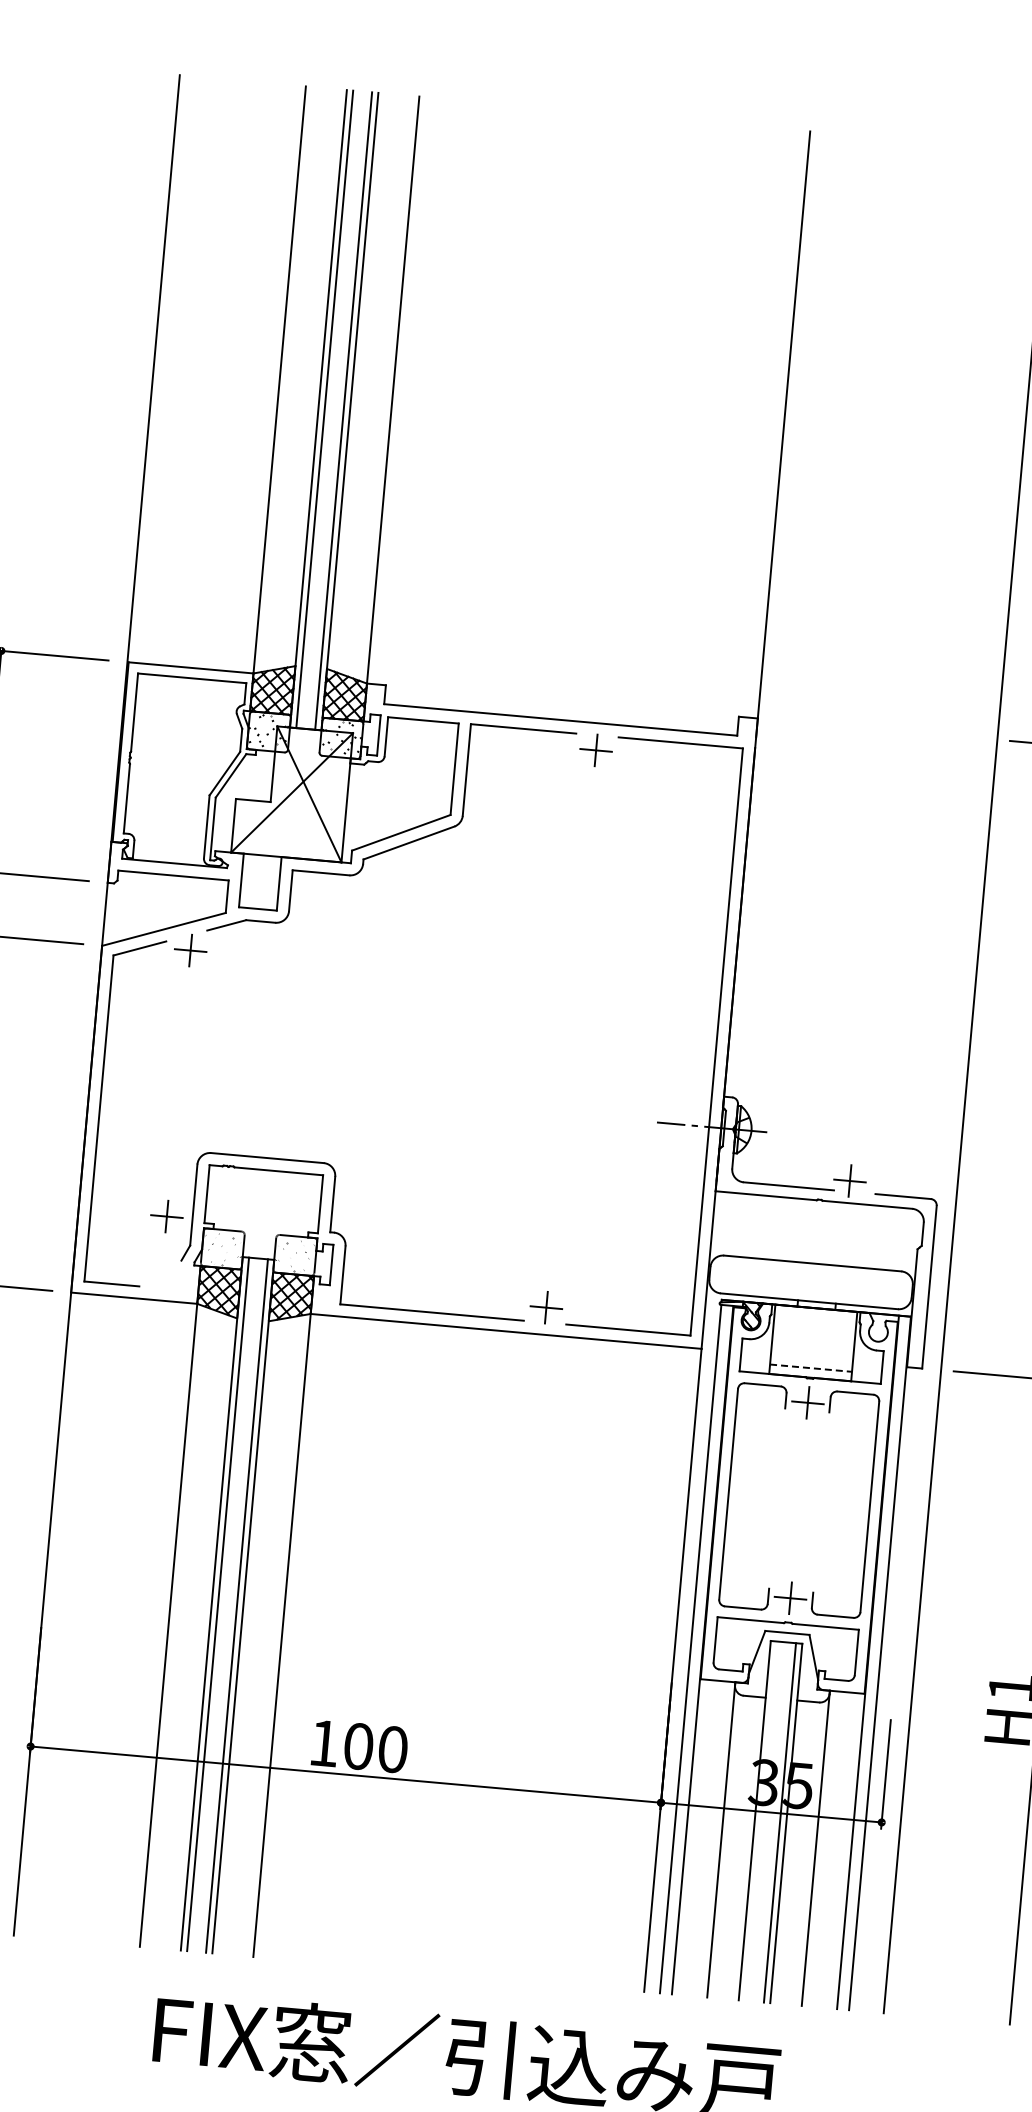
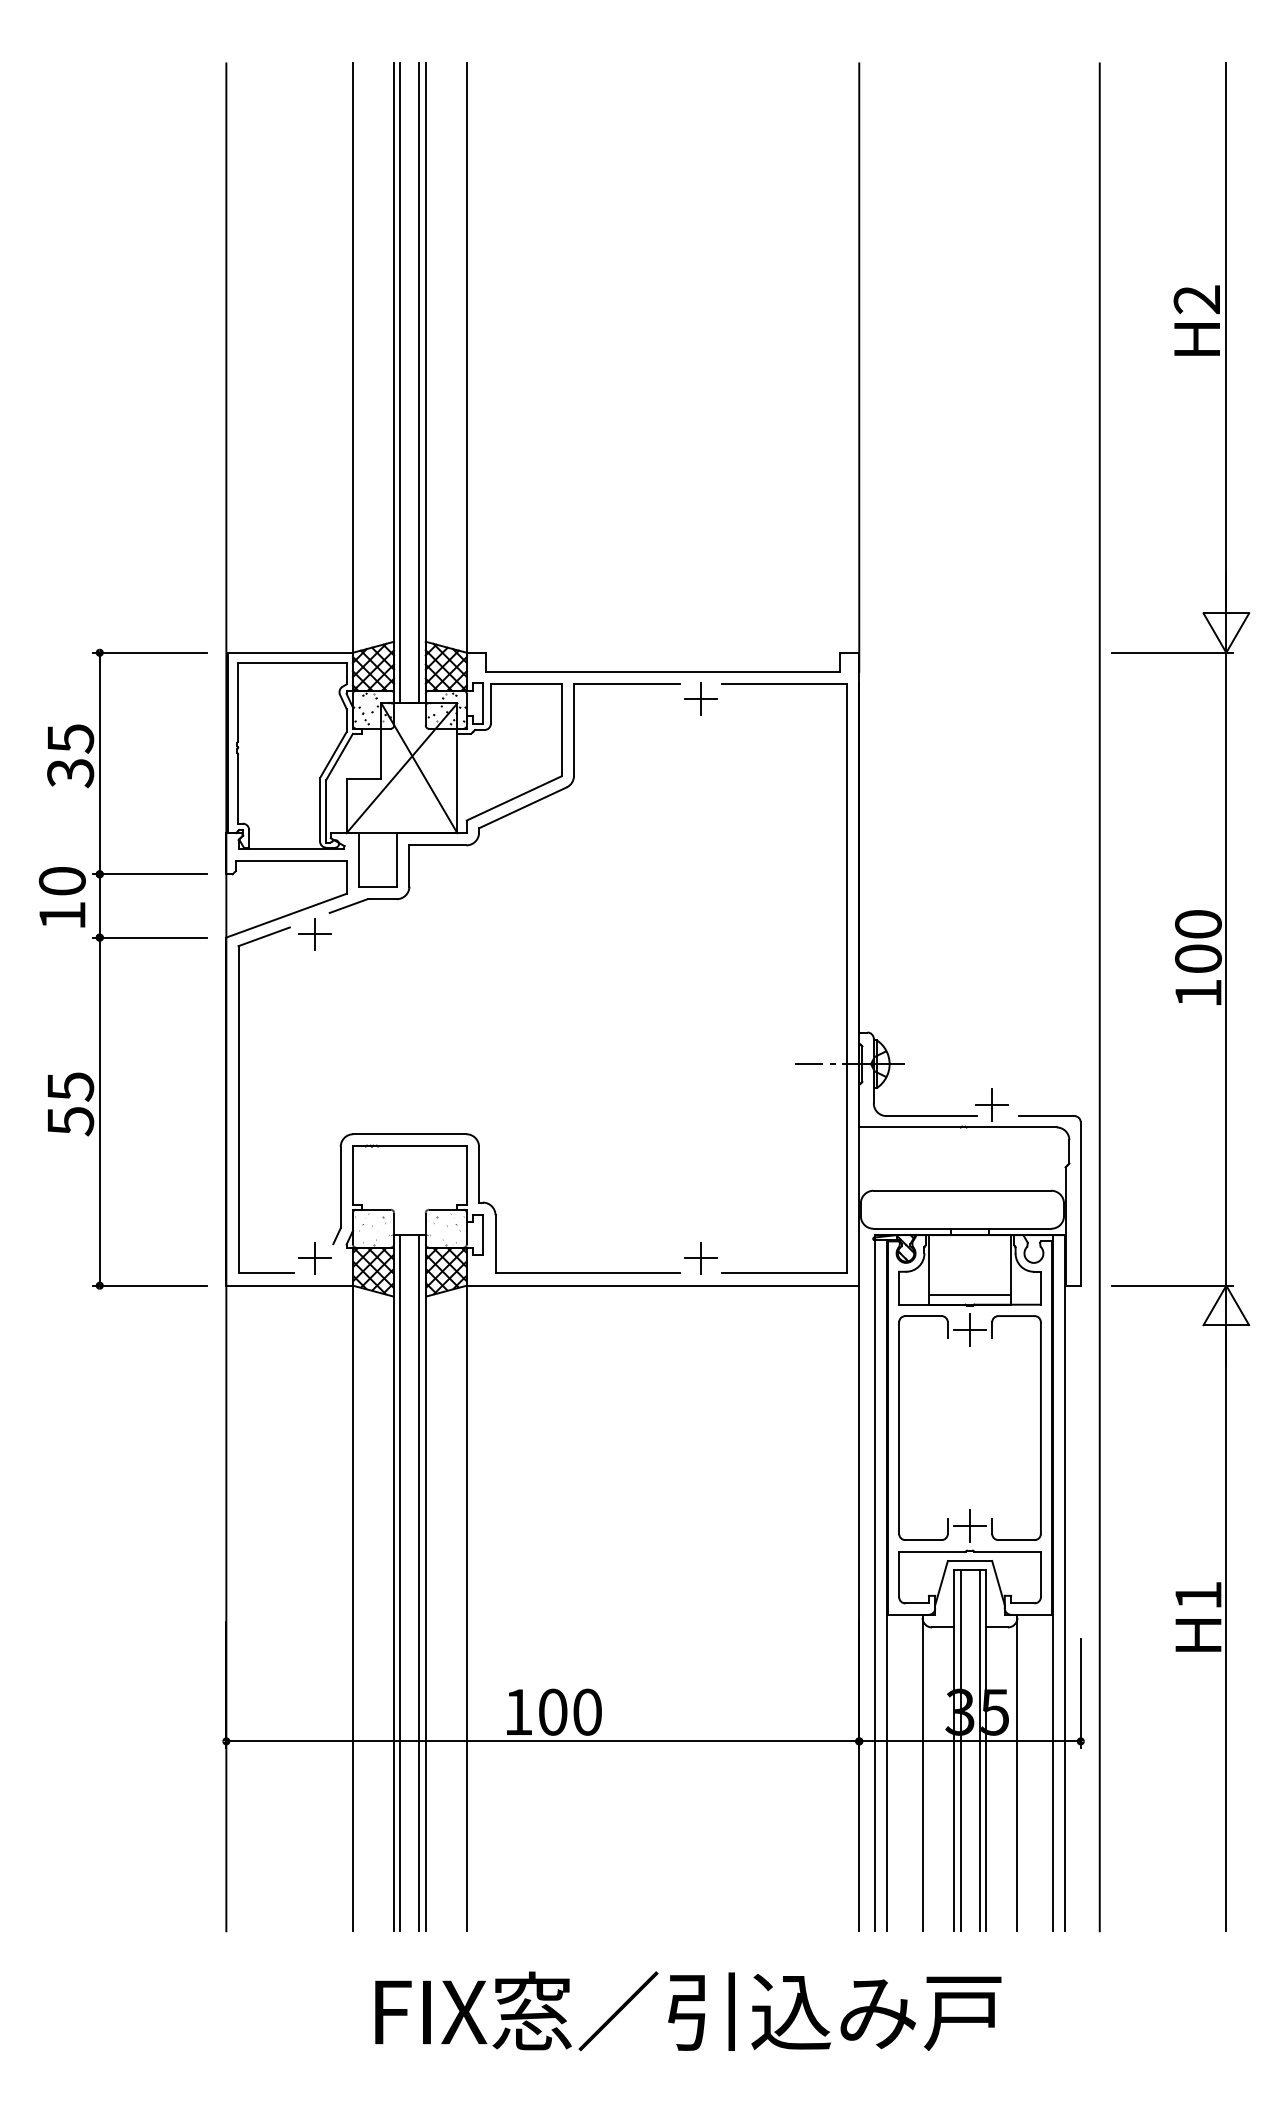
part: (166, 1216) -> (314, 1258), moved
line: (811, 1368) -> (970, 1295), dashed -> solid
line: (761, 1820) -> (960, 1750), added

